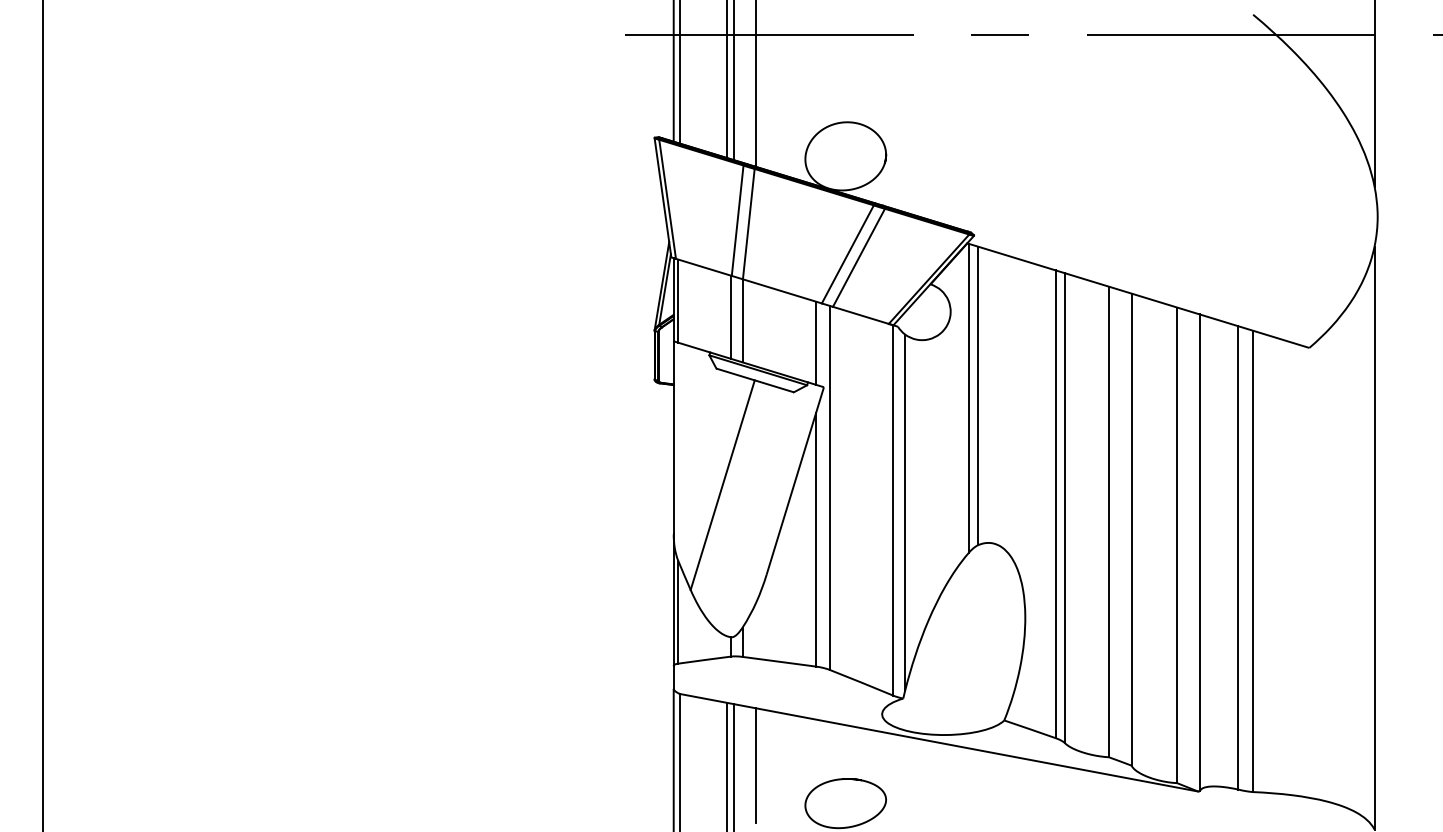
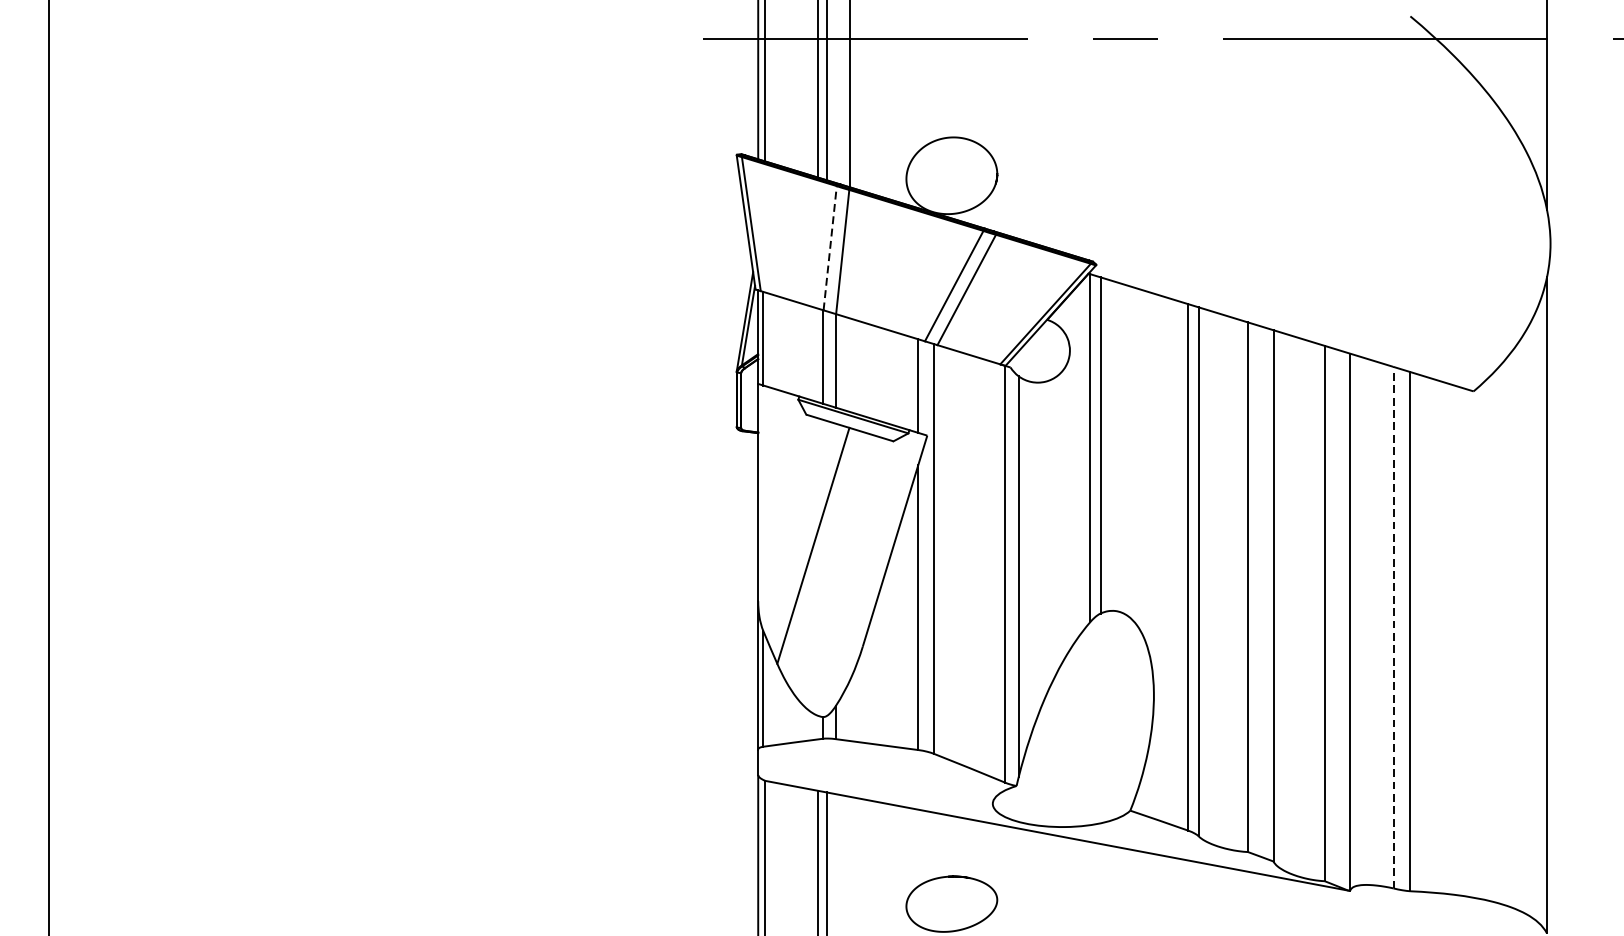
line: (737, 220) -> (830, 247), solid -> dashed
line: (1238, 557) -> (1393, 627), solid -> dashed
line: (755, 765) -> (850, 861), removed

